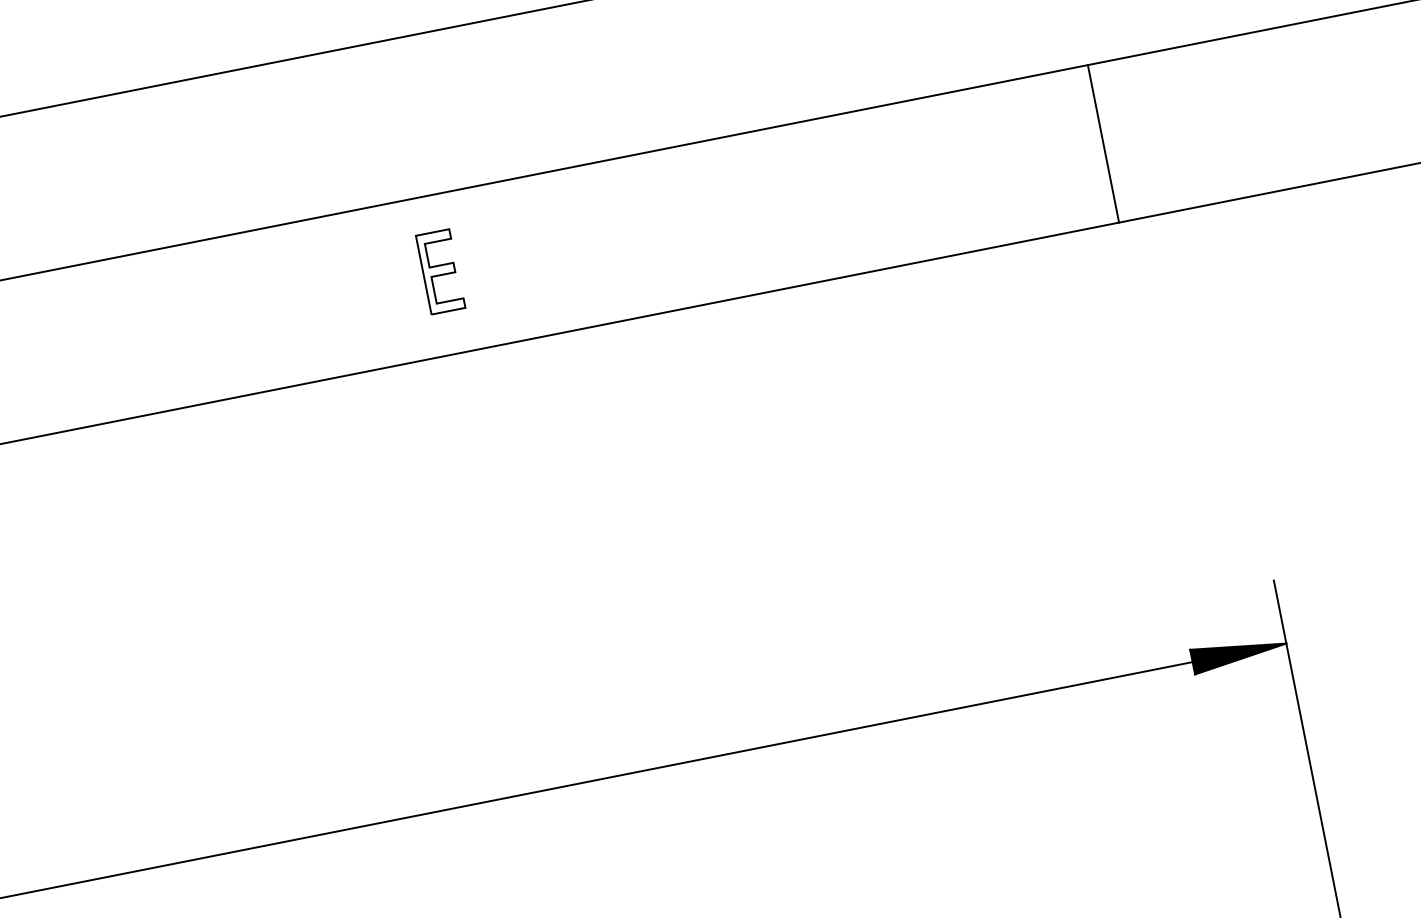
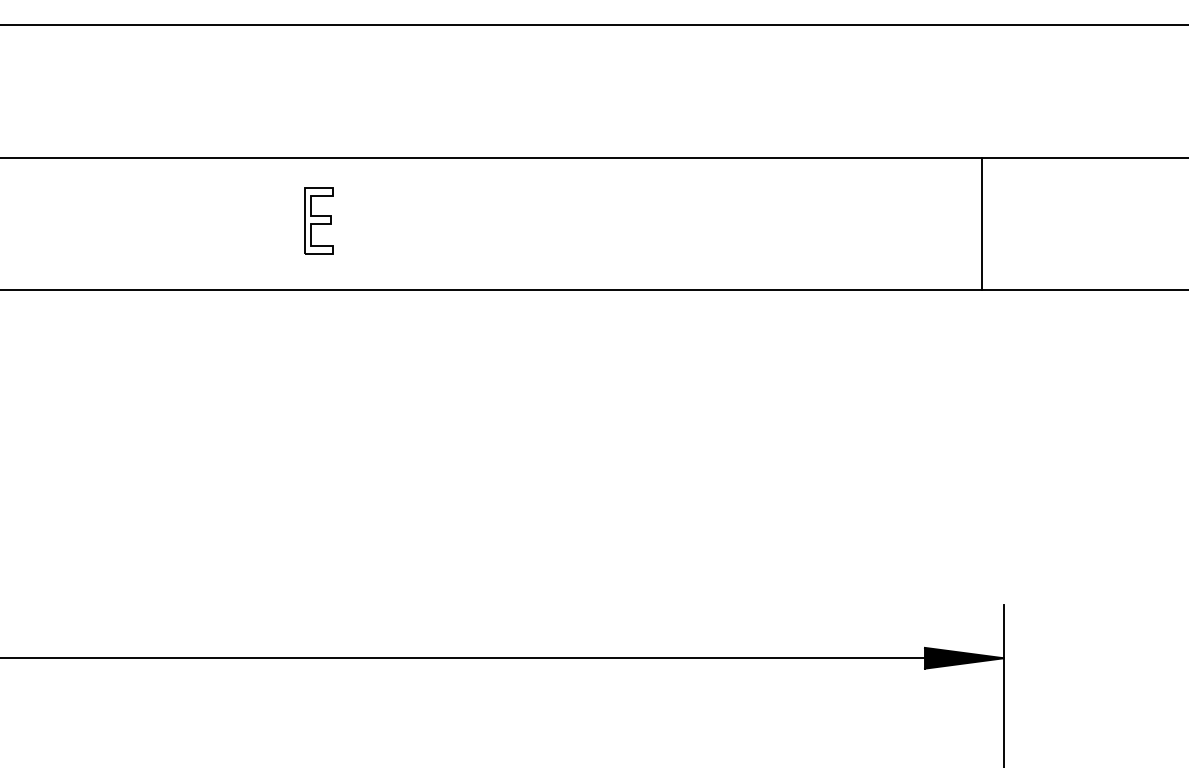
line: (1102, 143) -> (981, 223), moved
part: (439, 271) -> (318, 220), moved

